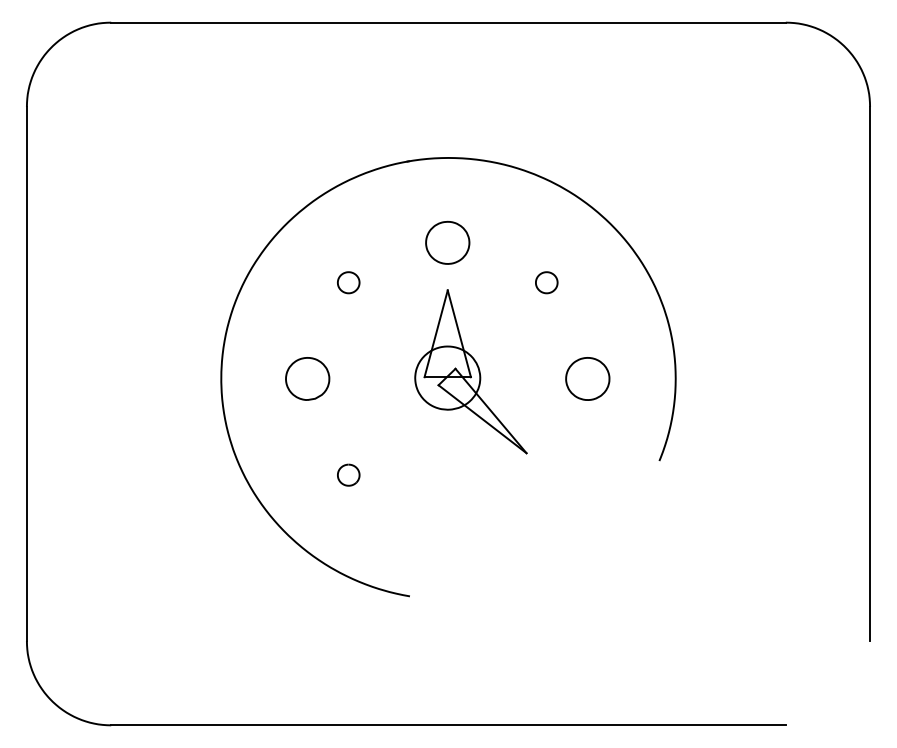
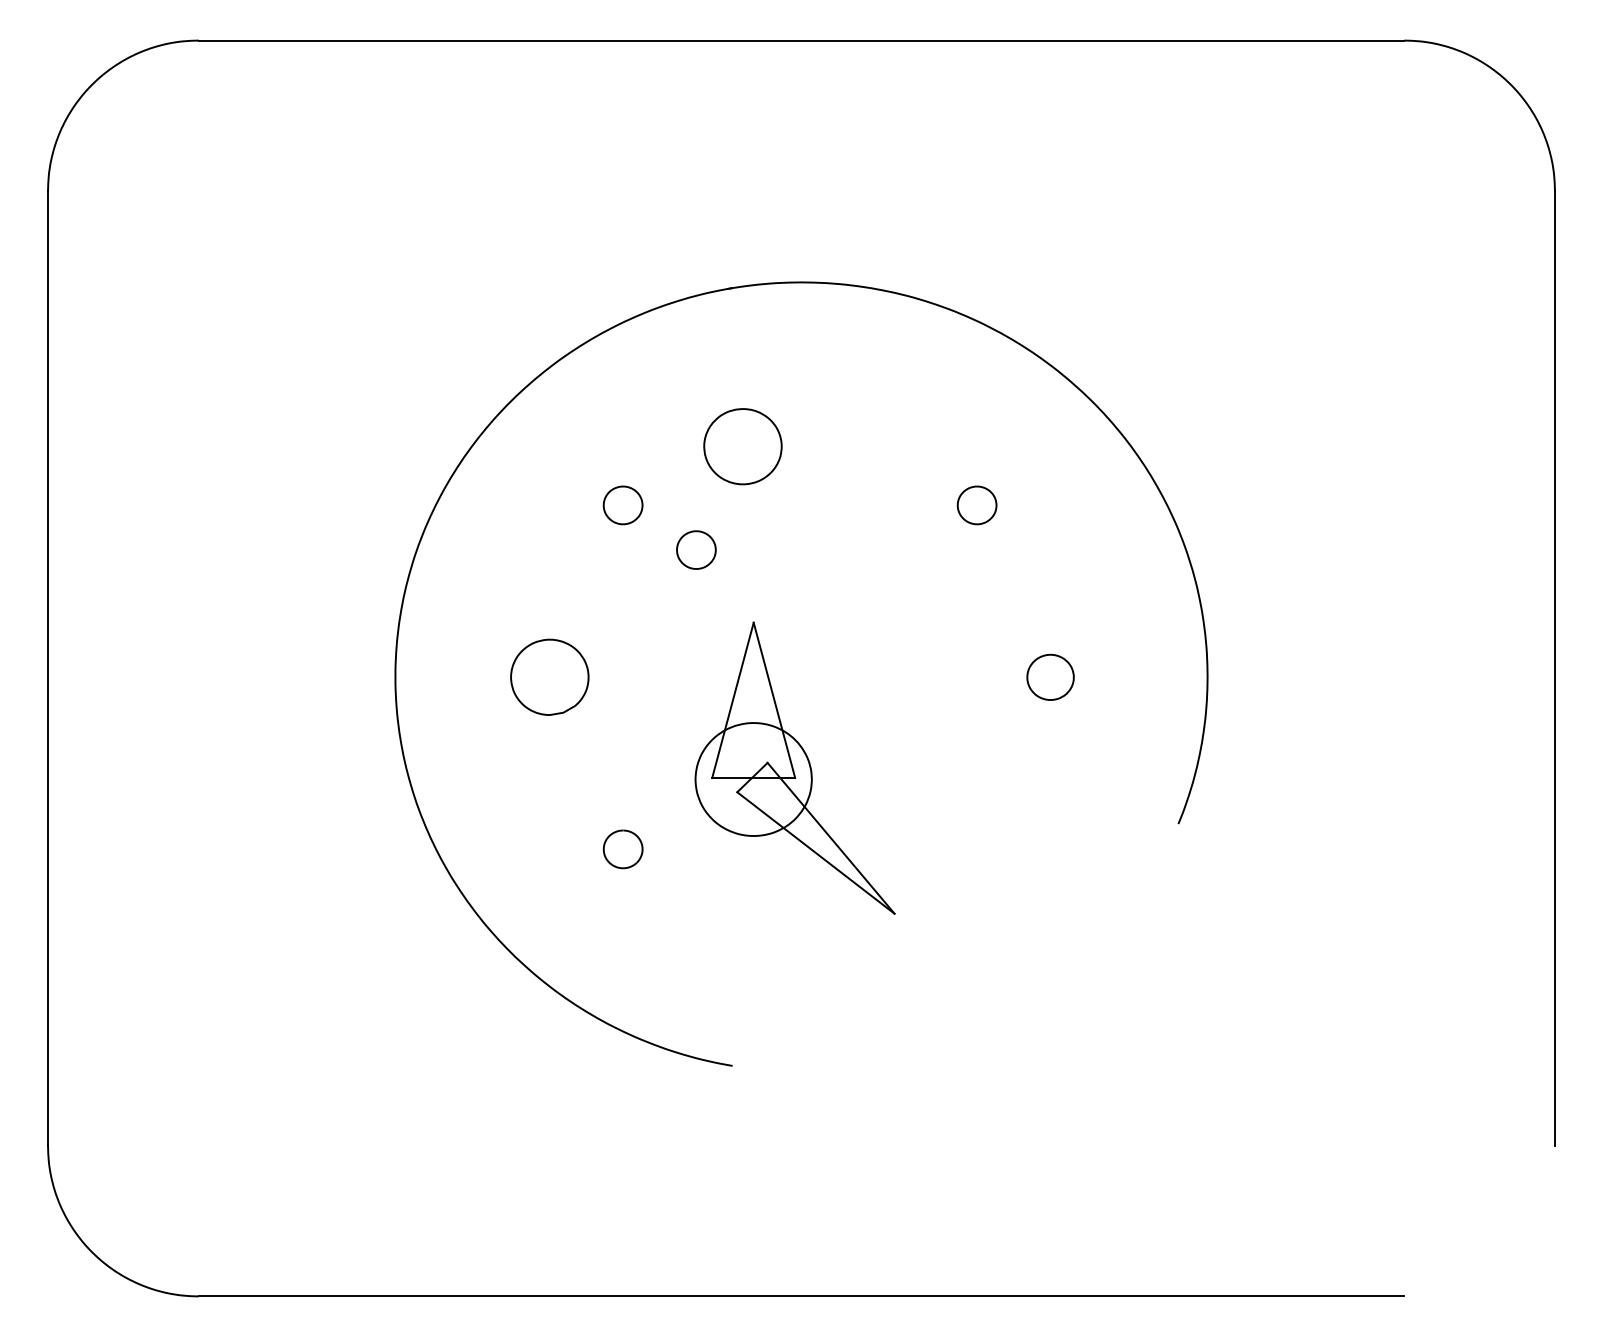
part: (447, 242) -> (742, 445), moved
part: (389, 307) -> (696, 549), added
part: (470, 371) -> (794, 767), moved
part: (587, 378) -> (1049, 676), size x0.6

